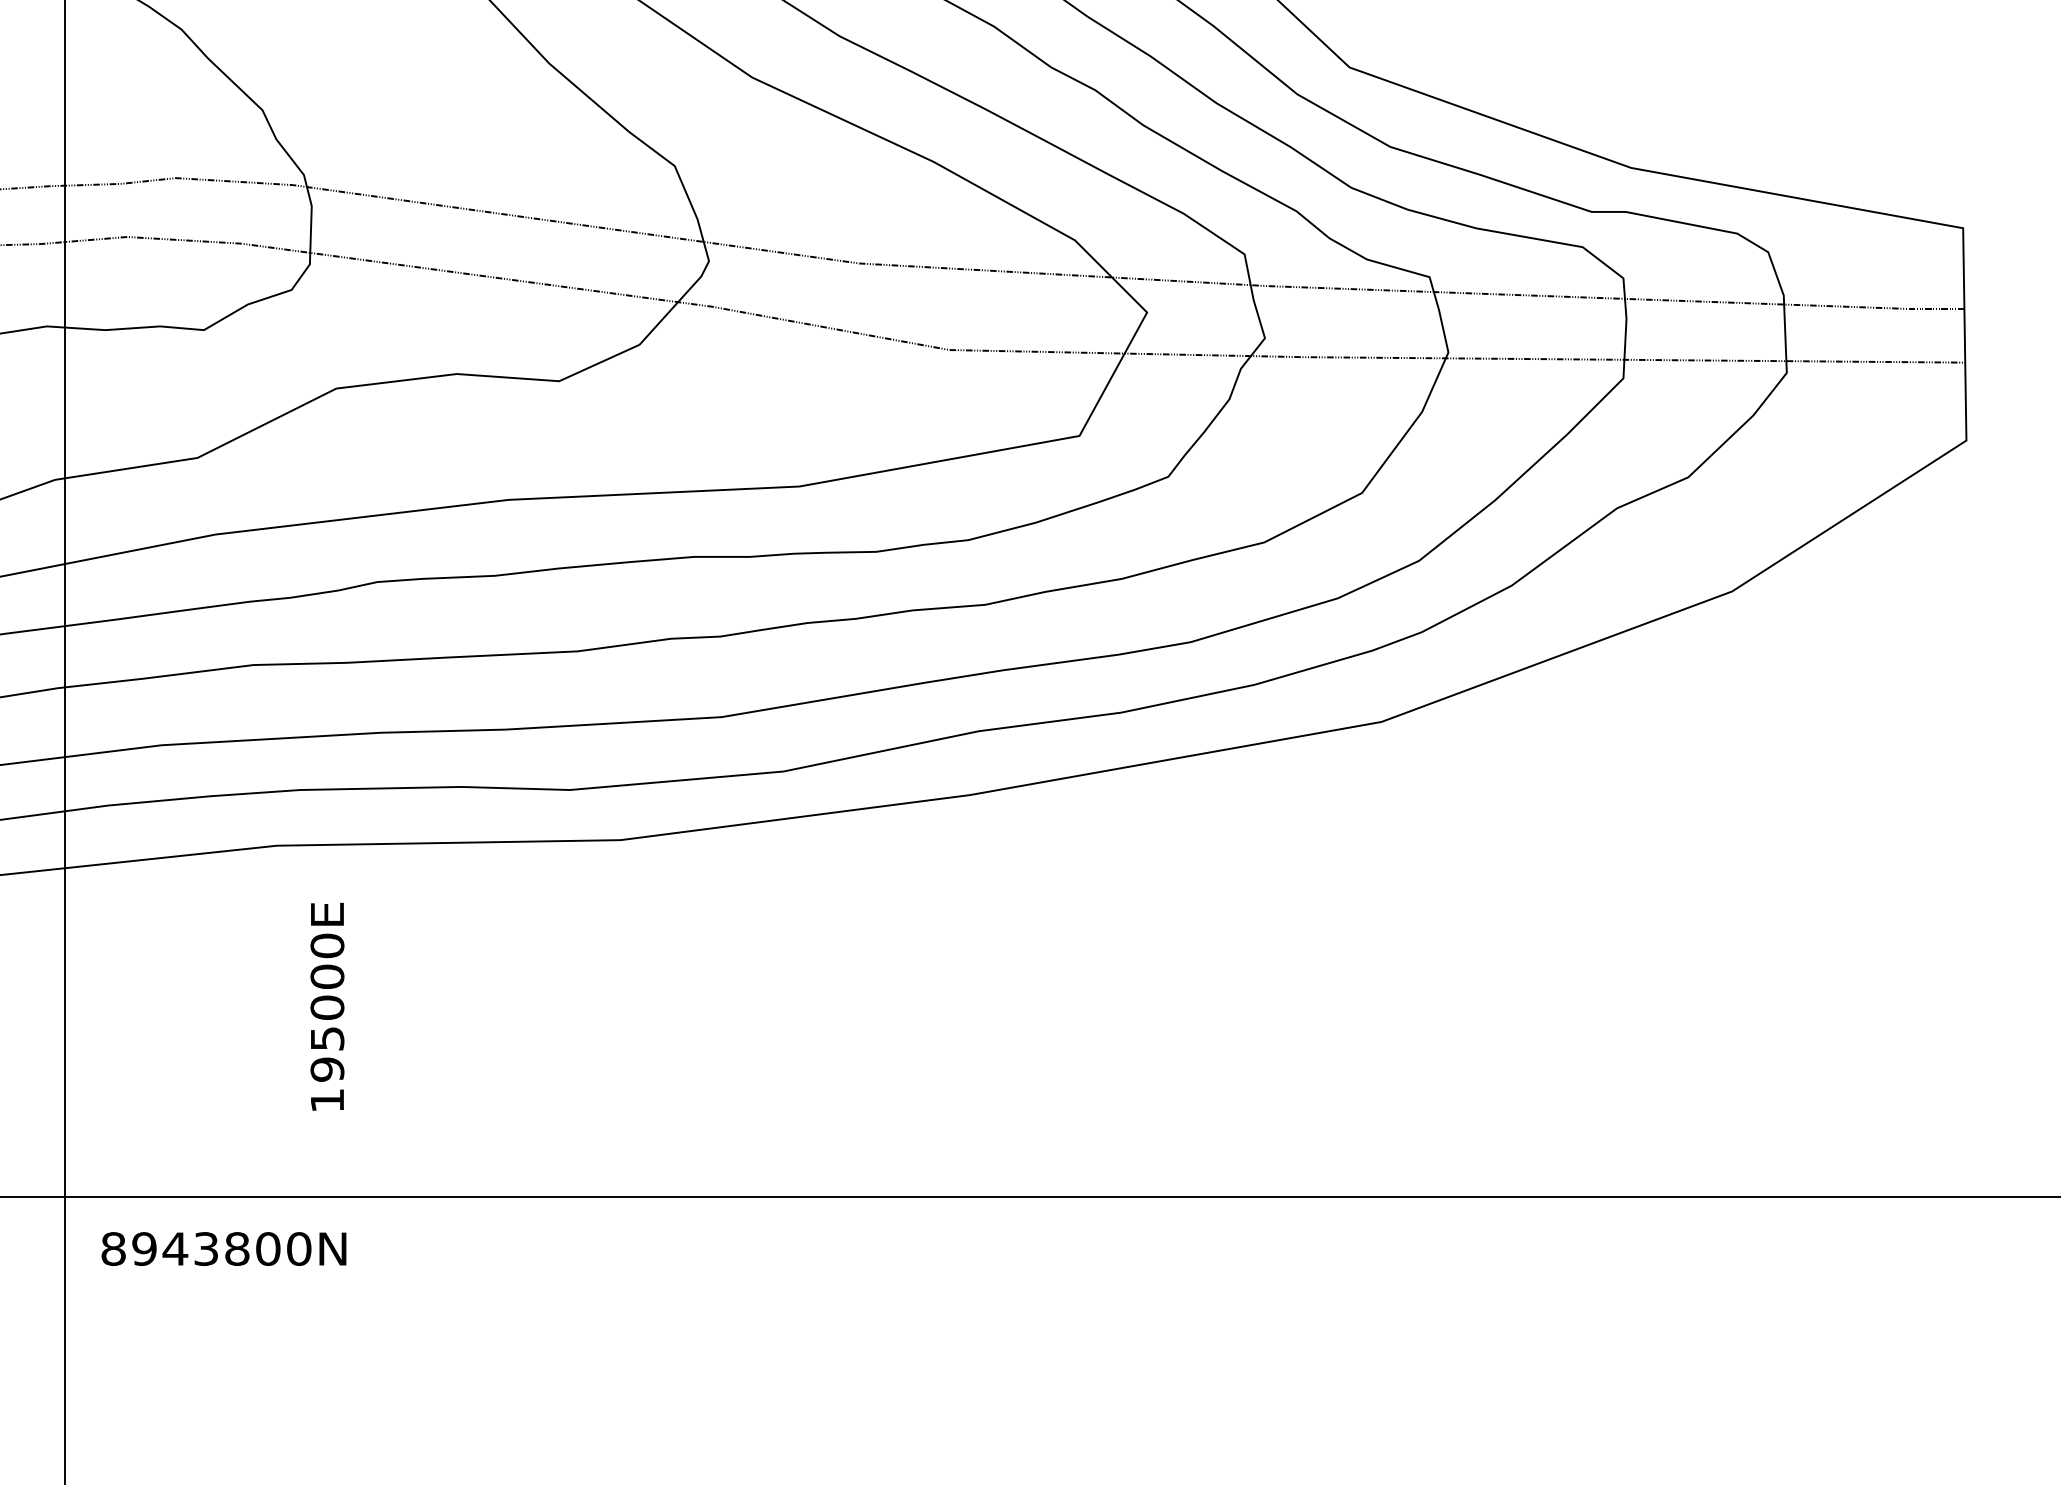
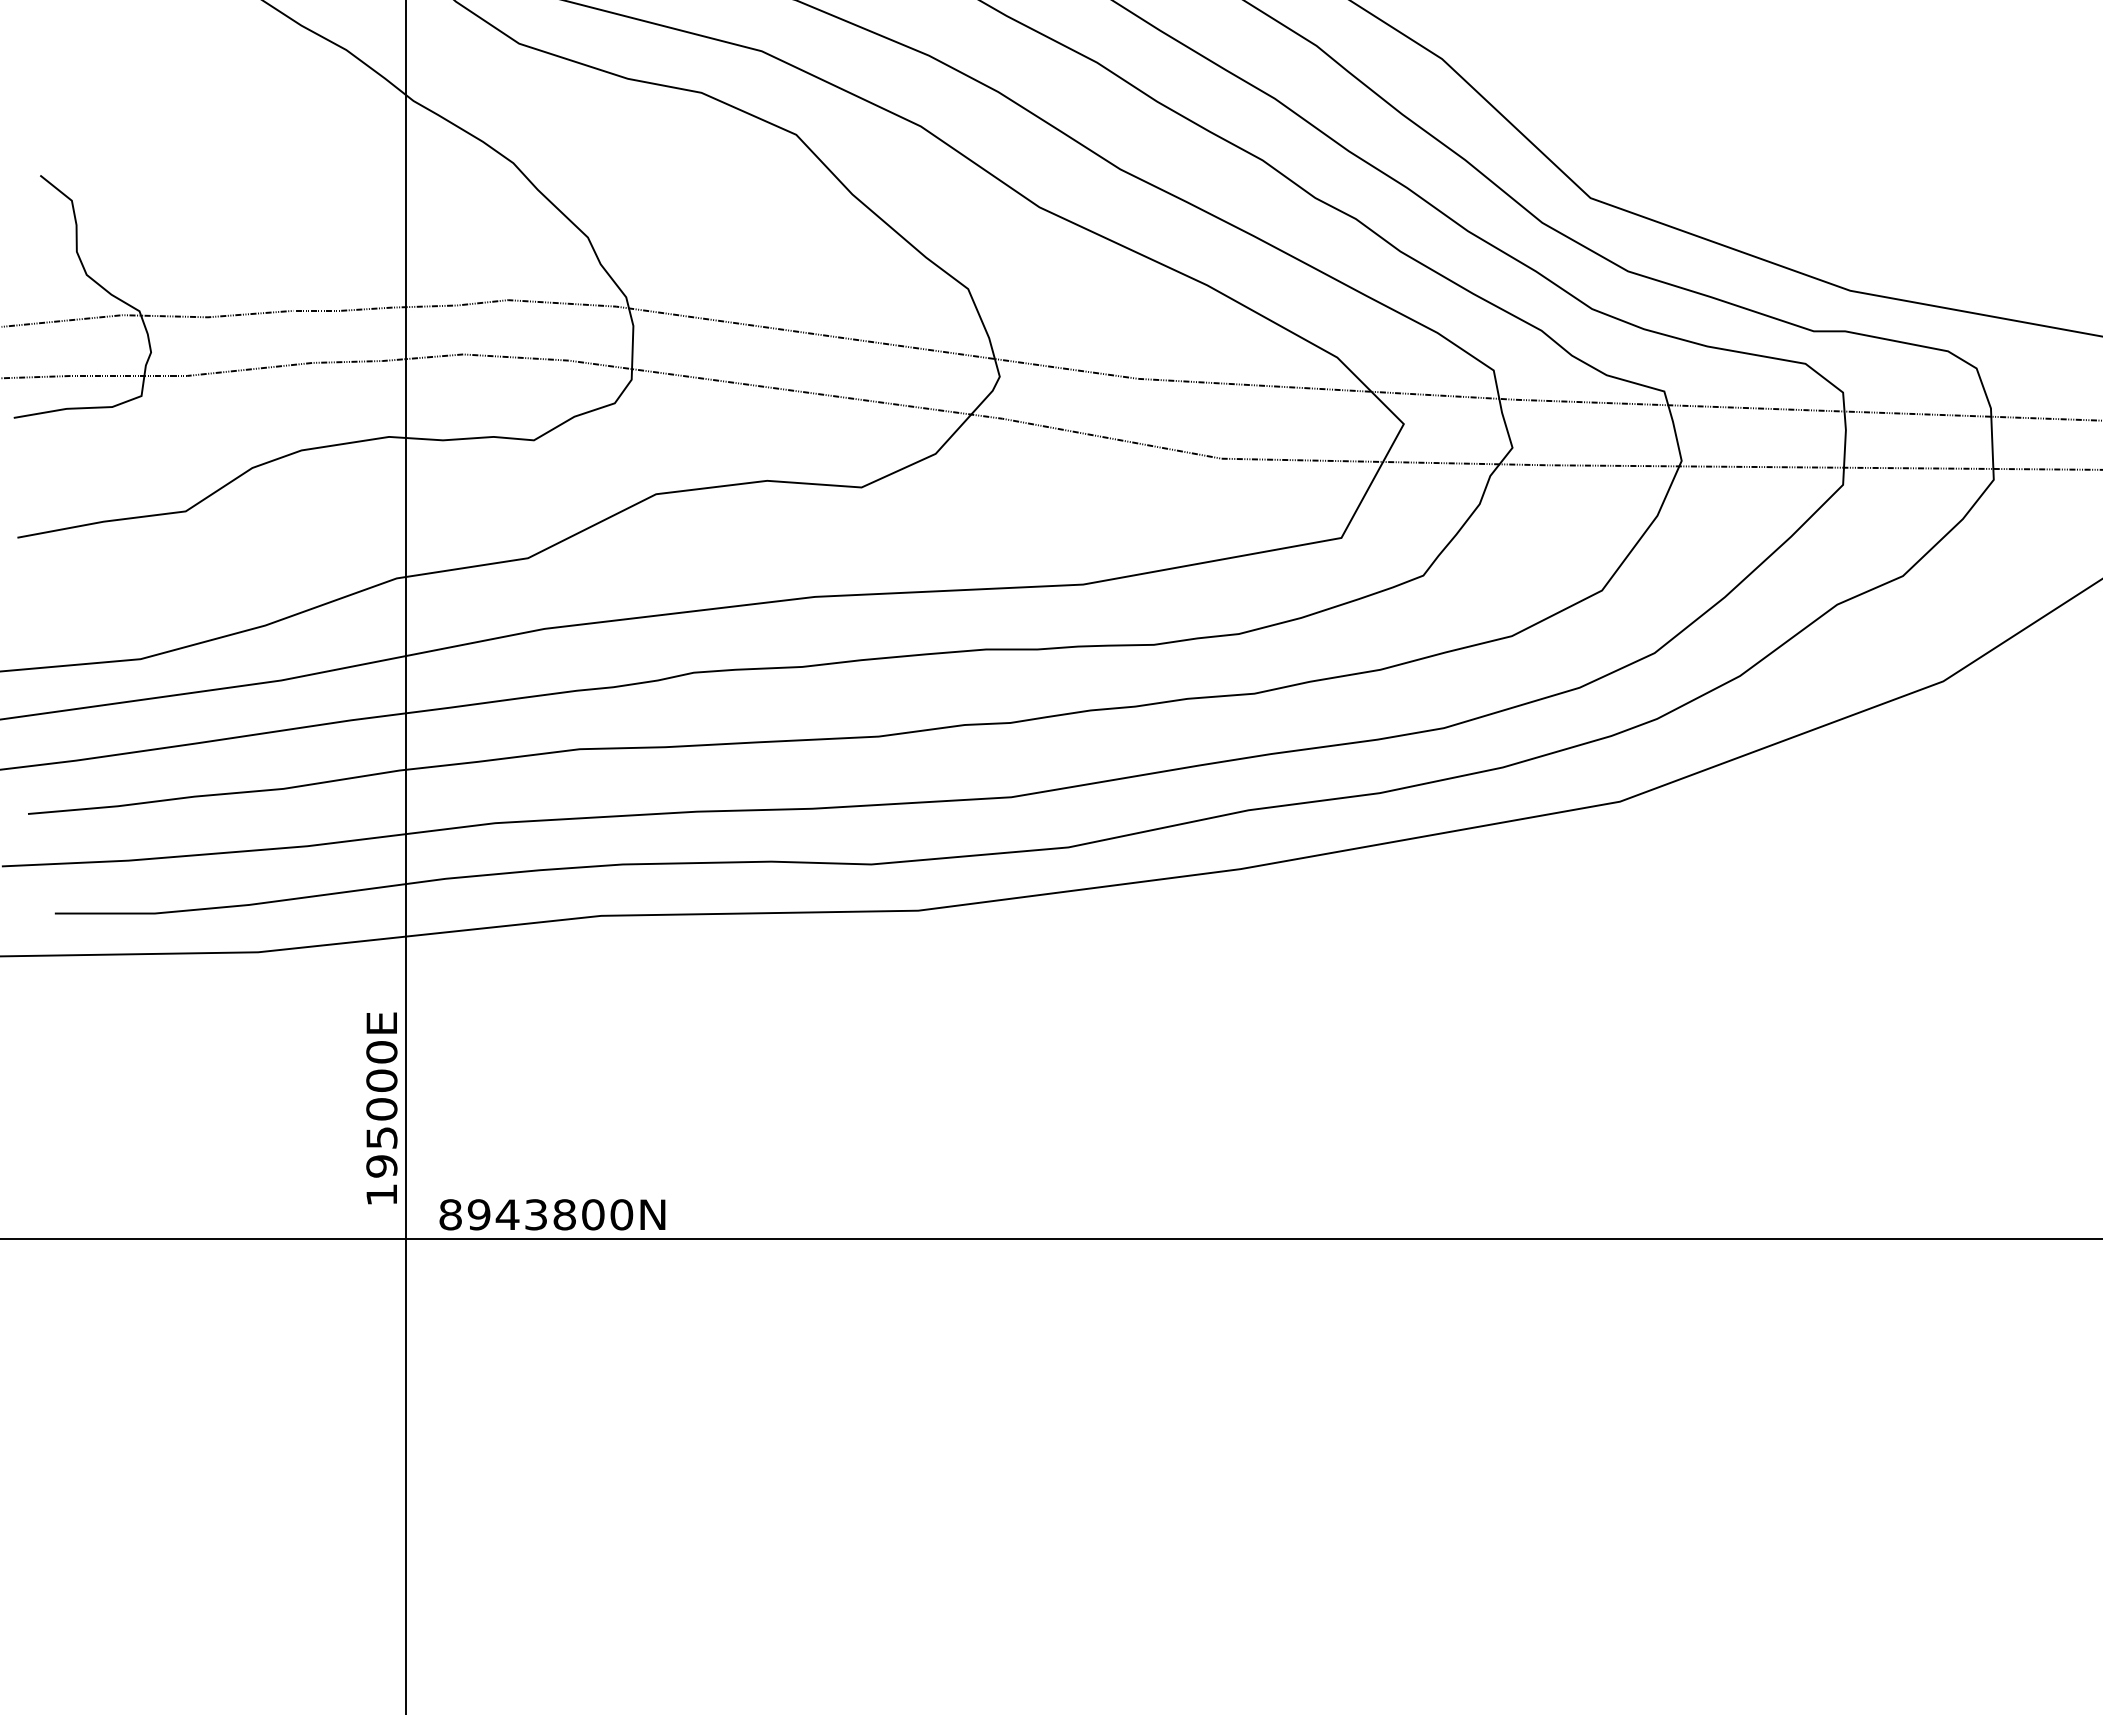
text: (327, 1006) -> (381, 1108), moved
text: (224, 1248) -> (552, 1214), moved

